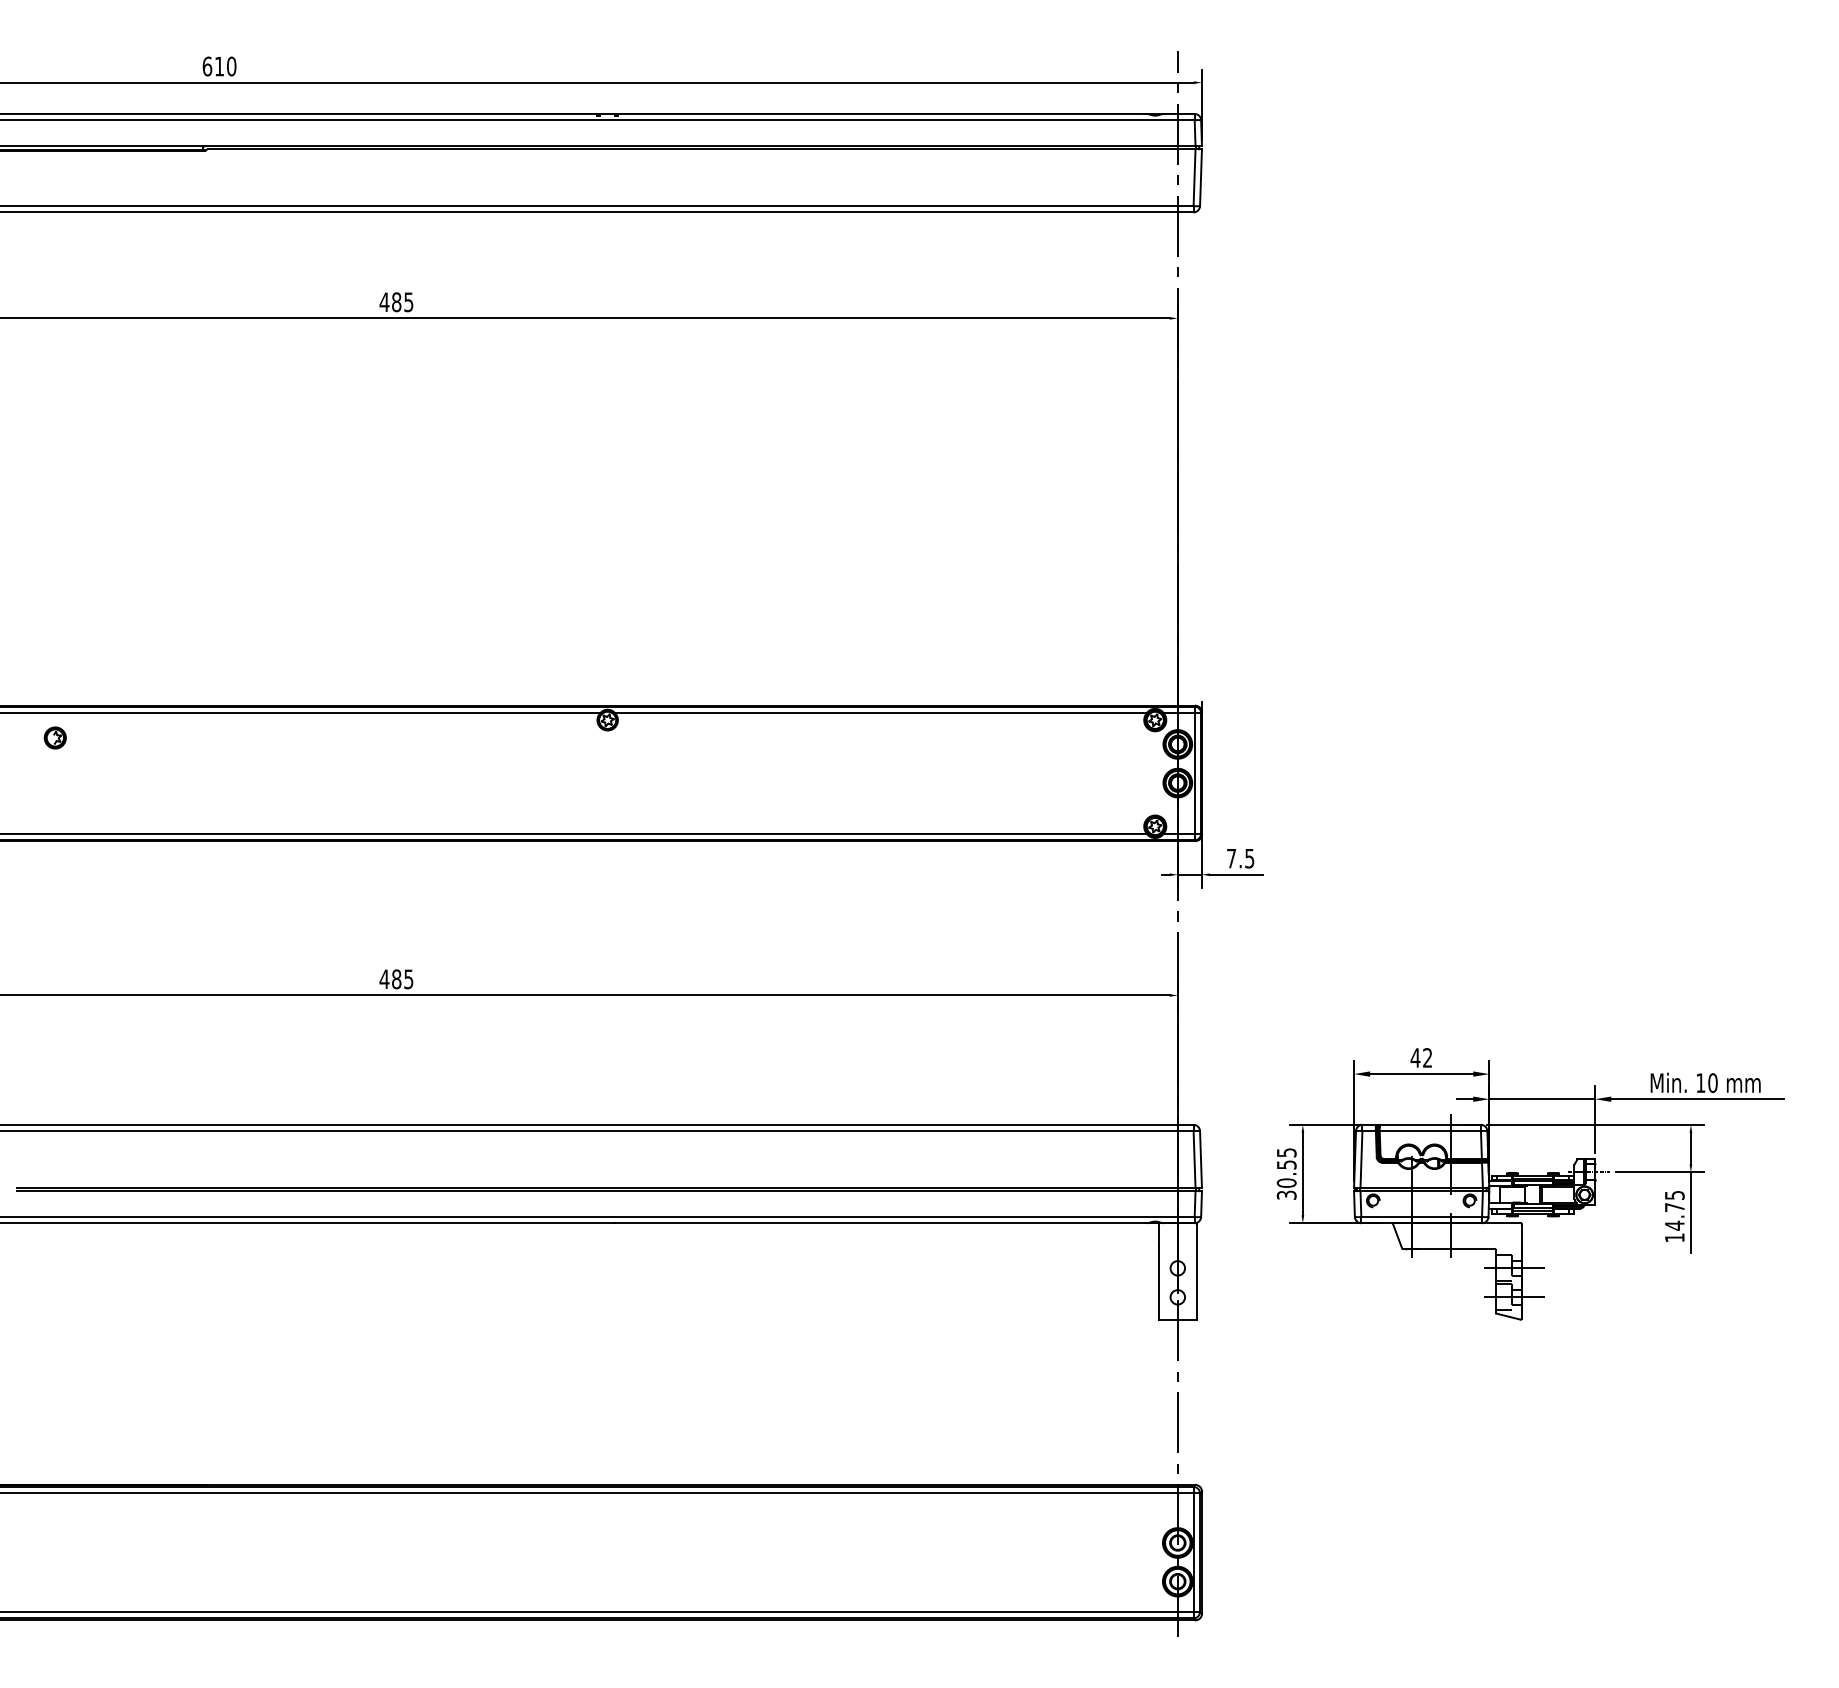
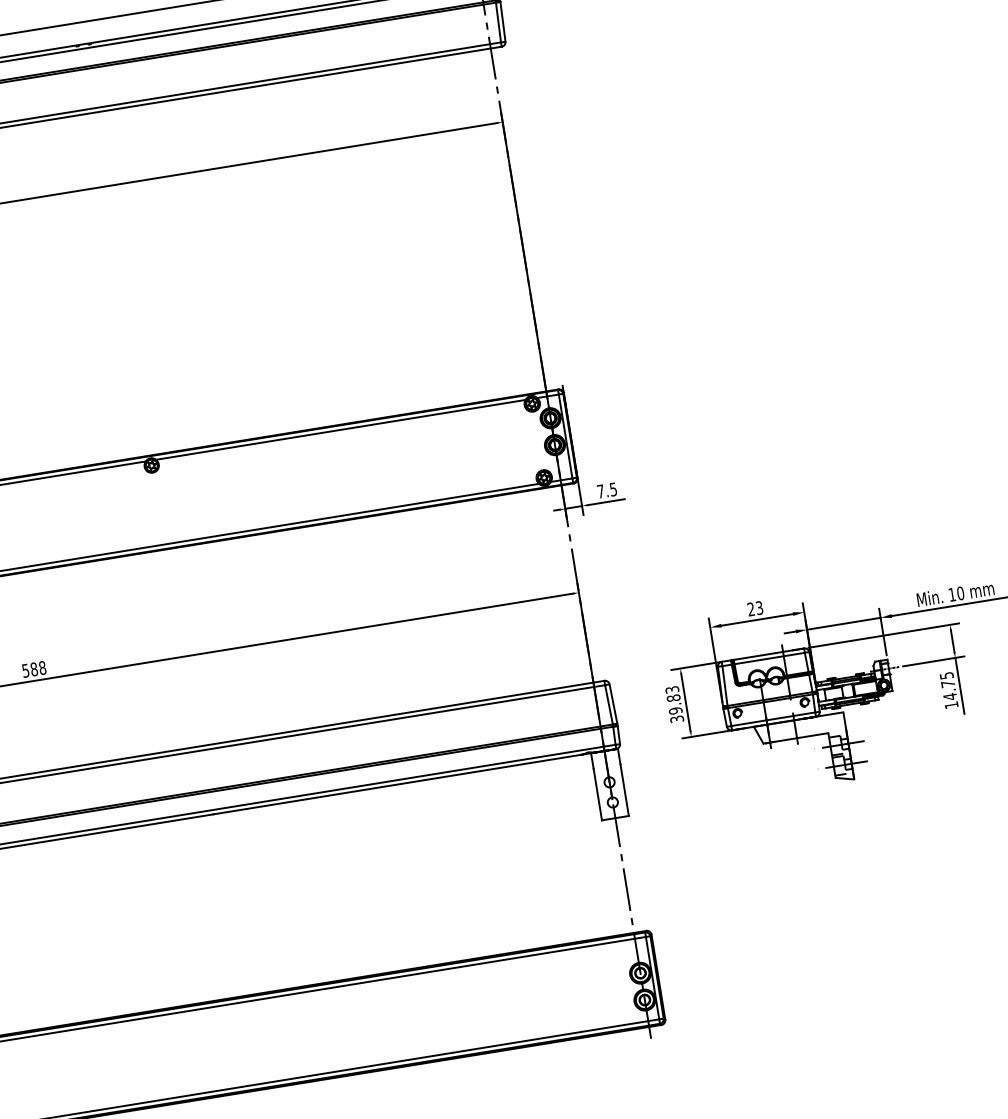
text: (396, 979) -> (34, 669), 485 -> 588
text: (1421, 1057) -> (755, 608), 42 -> 23
text: (1286, 1167) -> (673, 700), 30.55 -> 39.83

